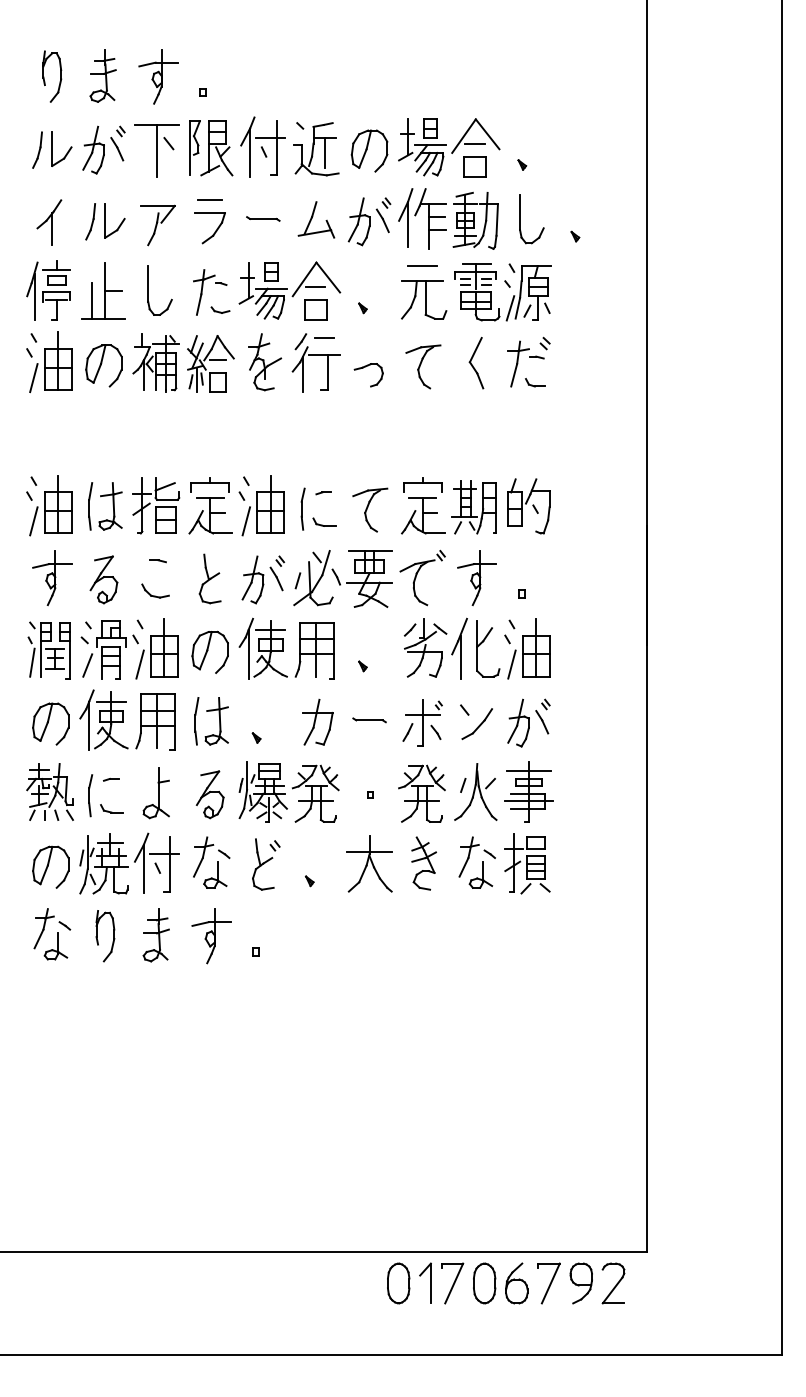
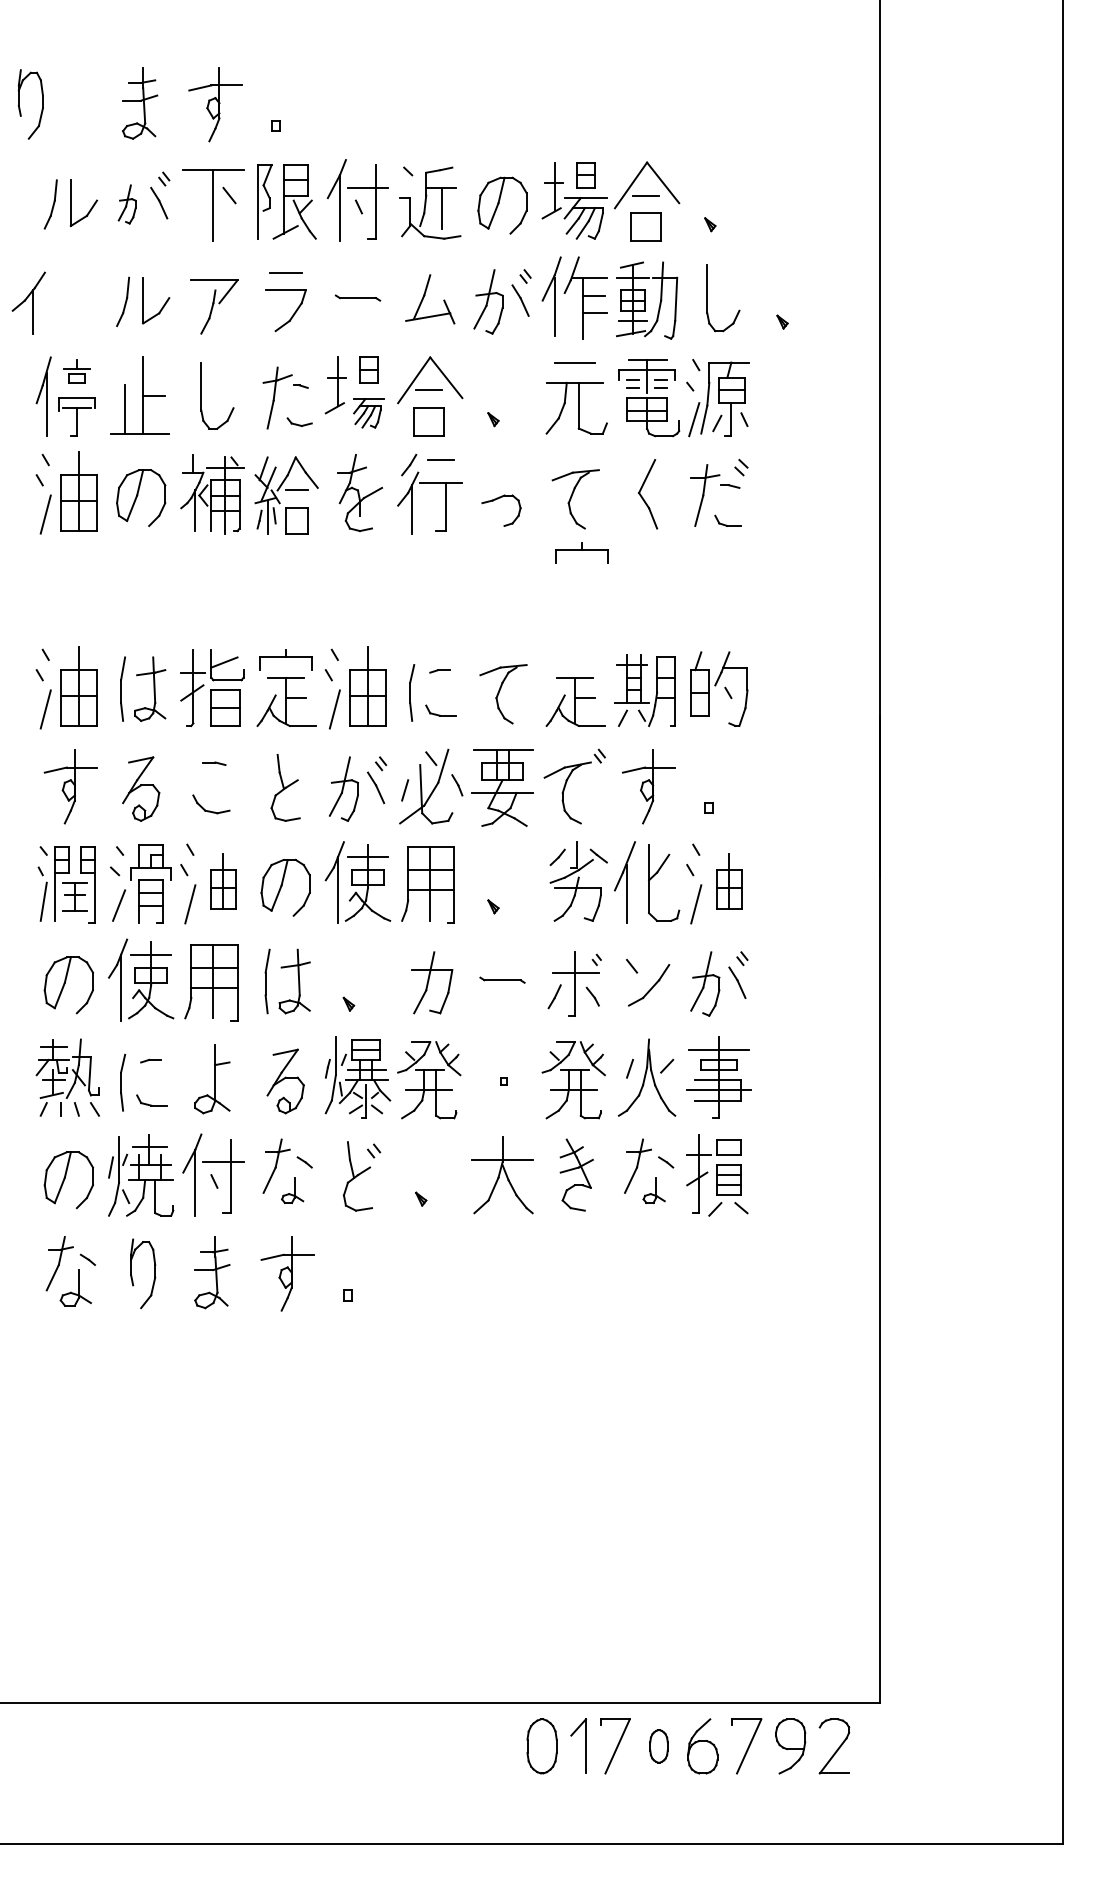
part: (44, 78) -> (20, 107), moved
part: (93, 150) -> (127, 204), size x0.6
part: (49, 222) -> (28, 302), moved
part: (56, 272) -> (76, 371), size x0.7
part: (271, 303) -> (368, 413), size x0.7
part: (422, 484) -> (581, 552), moved
part: (164, 647) -> (223, 881), size x0.7
part: (535, 647) -> (728, 881), size x0.7
part: (215, 874) -> (292, 1190), size x0.7
part: (481, 874) -> (654, 1190), size x0.7
part: (484, 1283) -> (658, 1746), size x0.6

